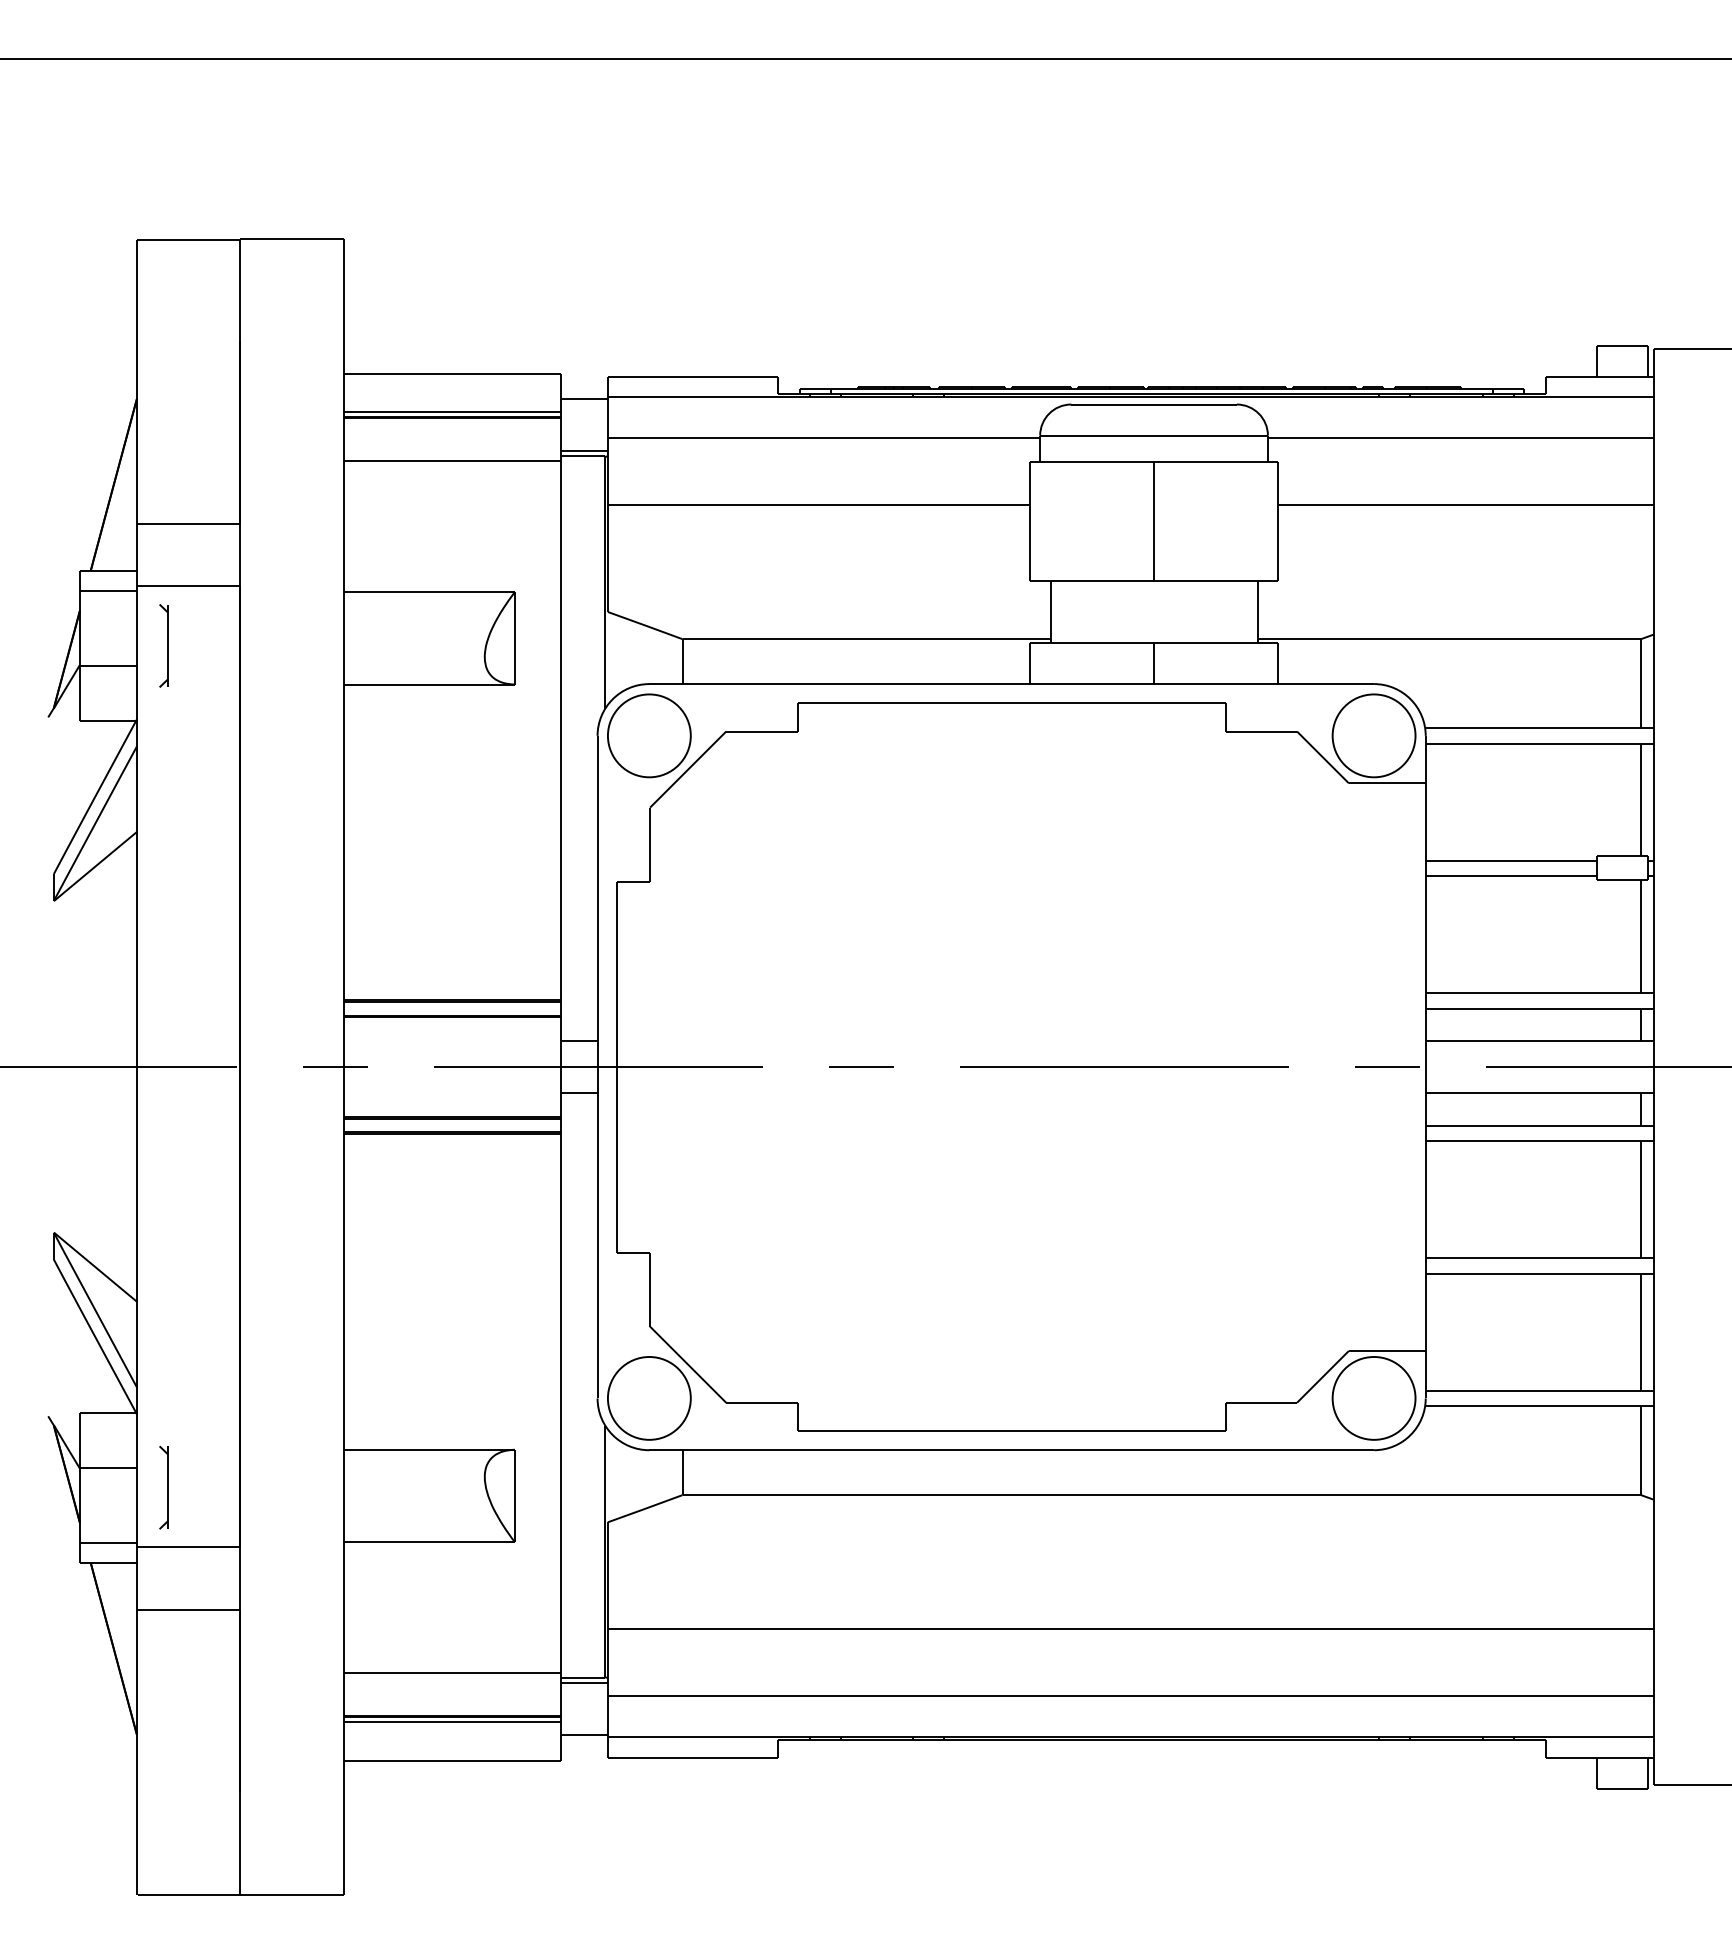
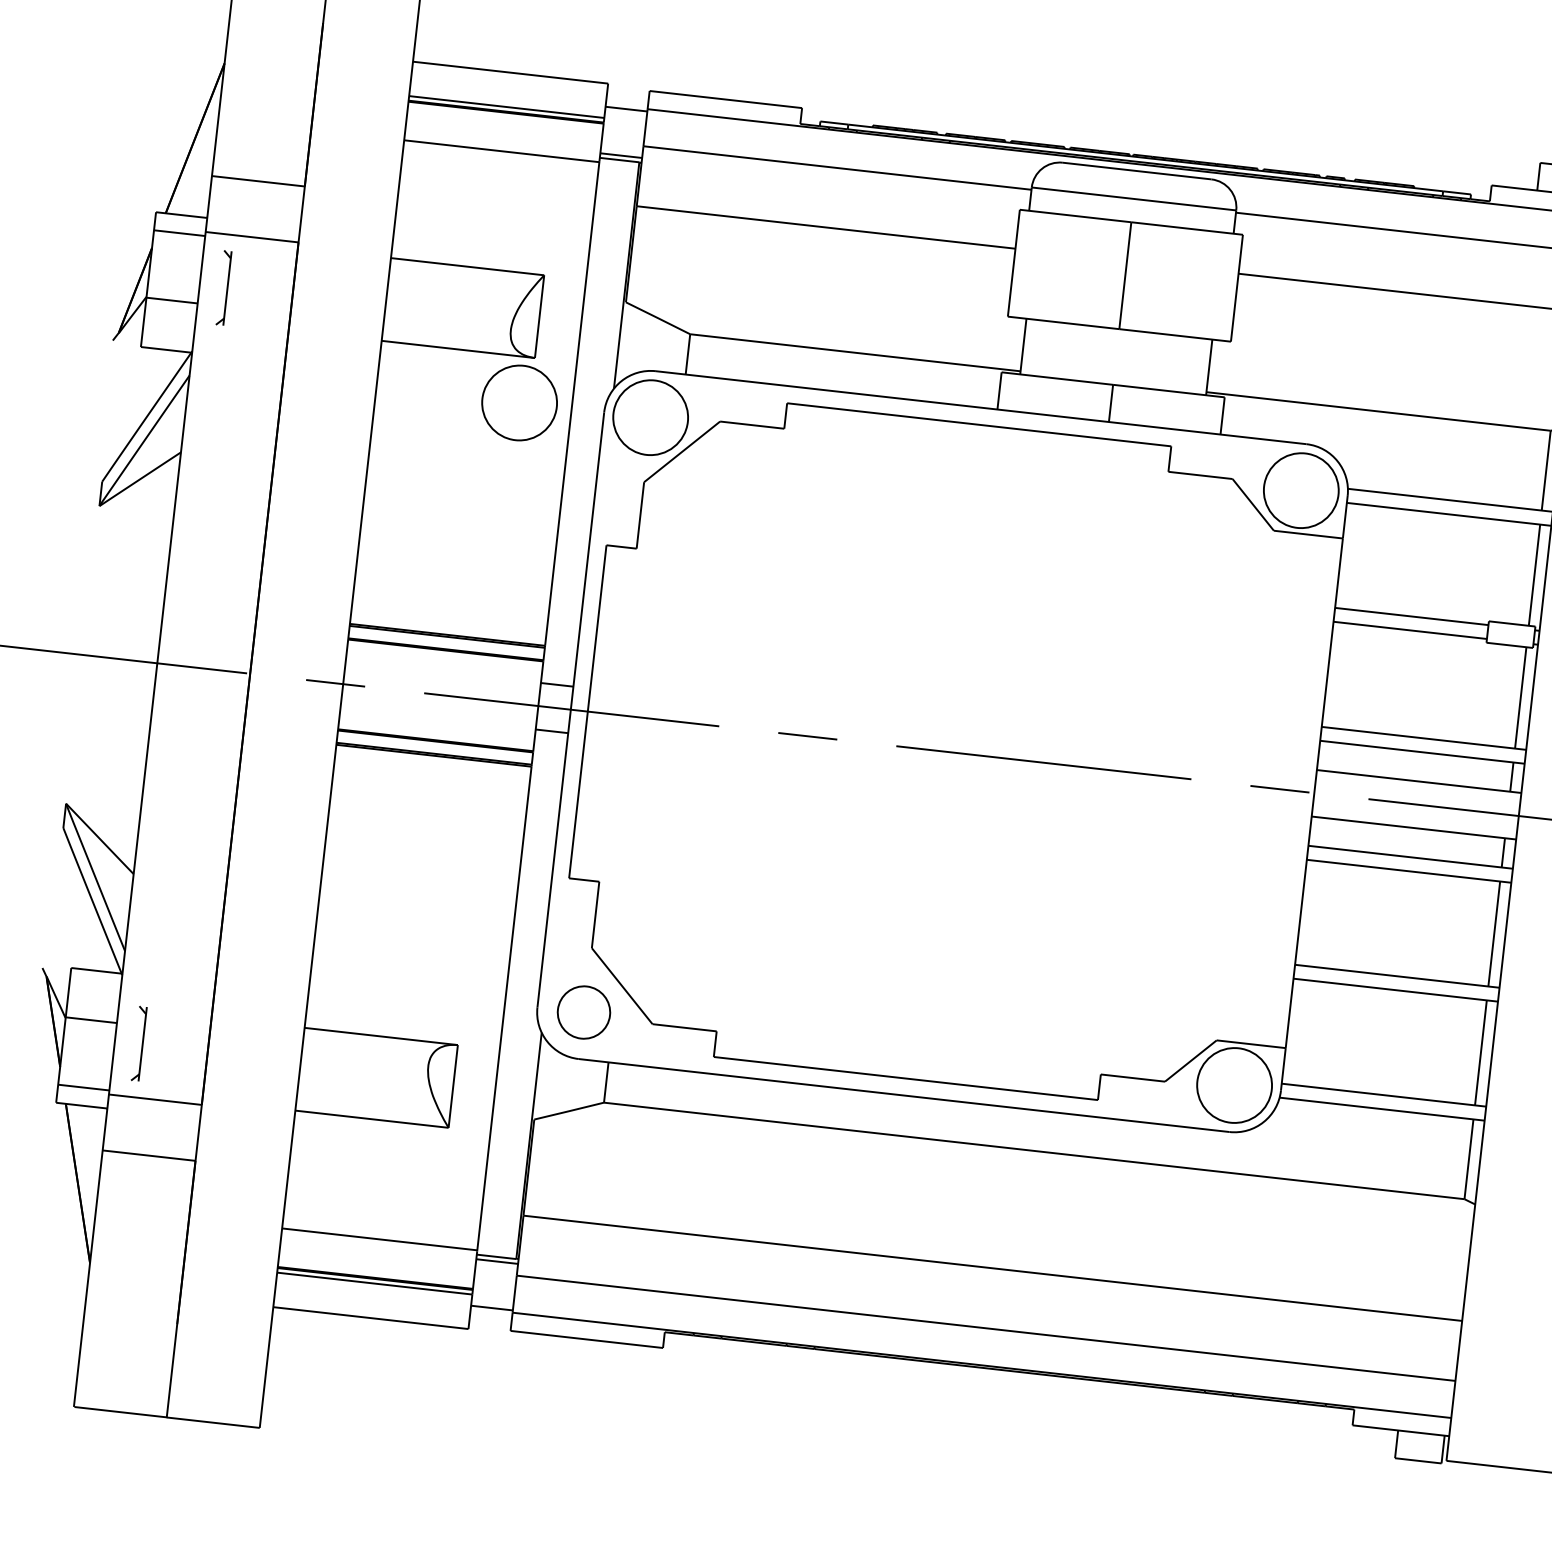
part: (503, 735) -> (519, 402), added
part: (649, 1398) -> (584, 1012), size x0.7

